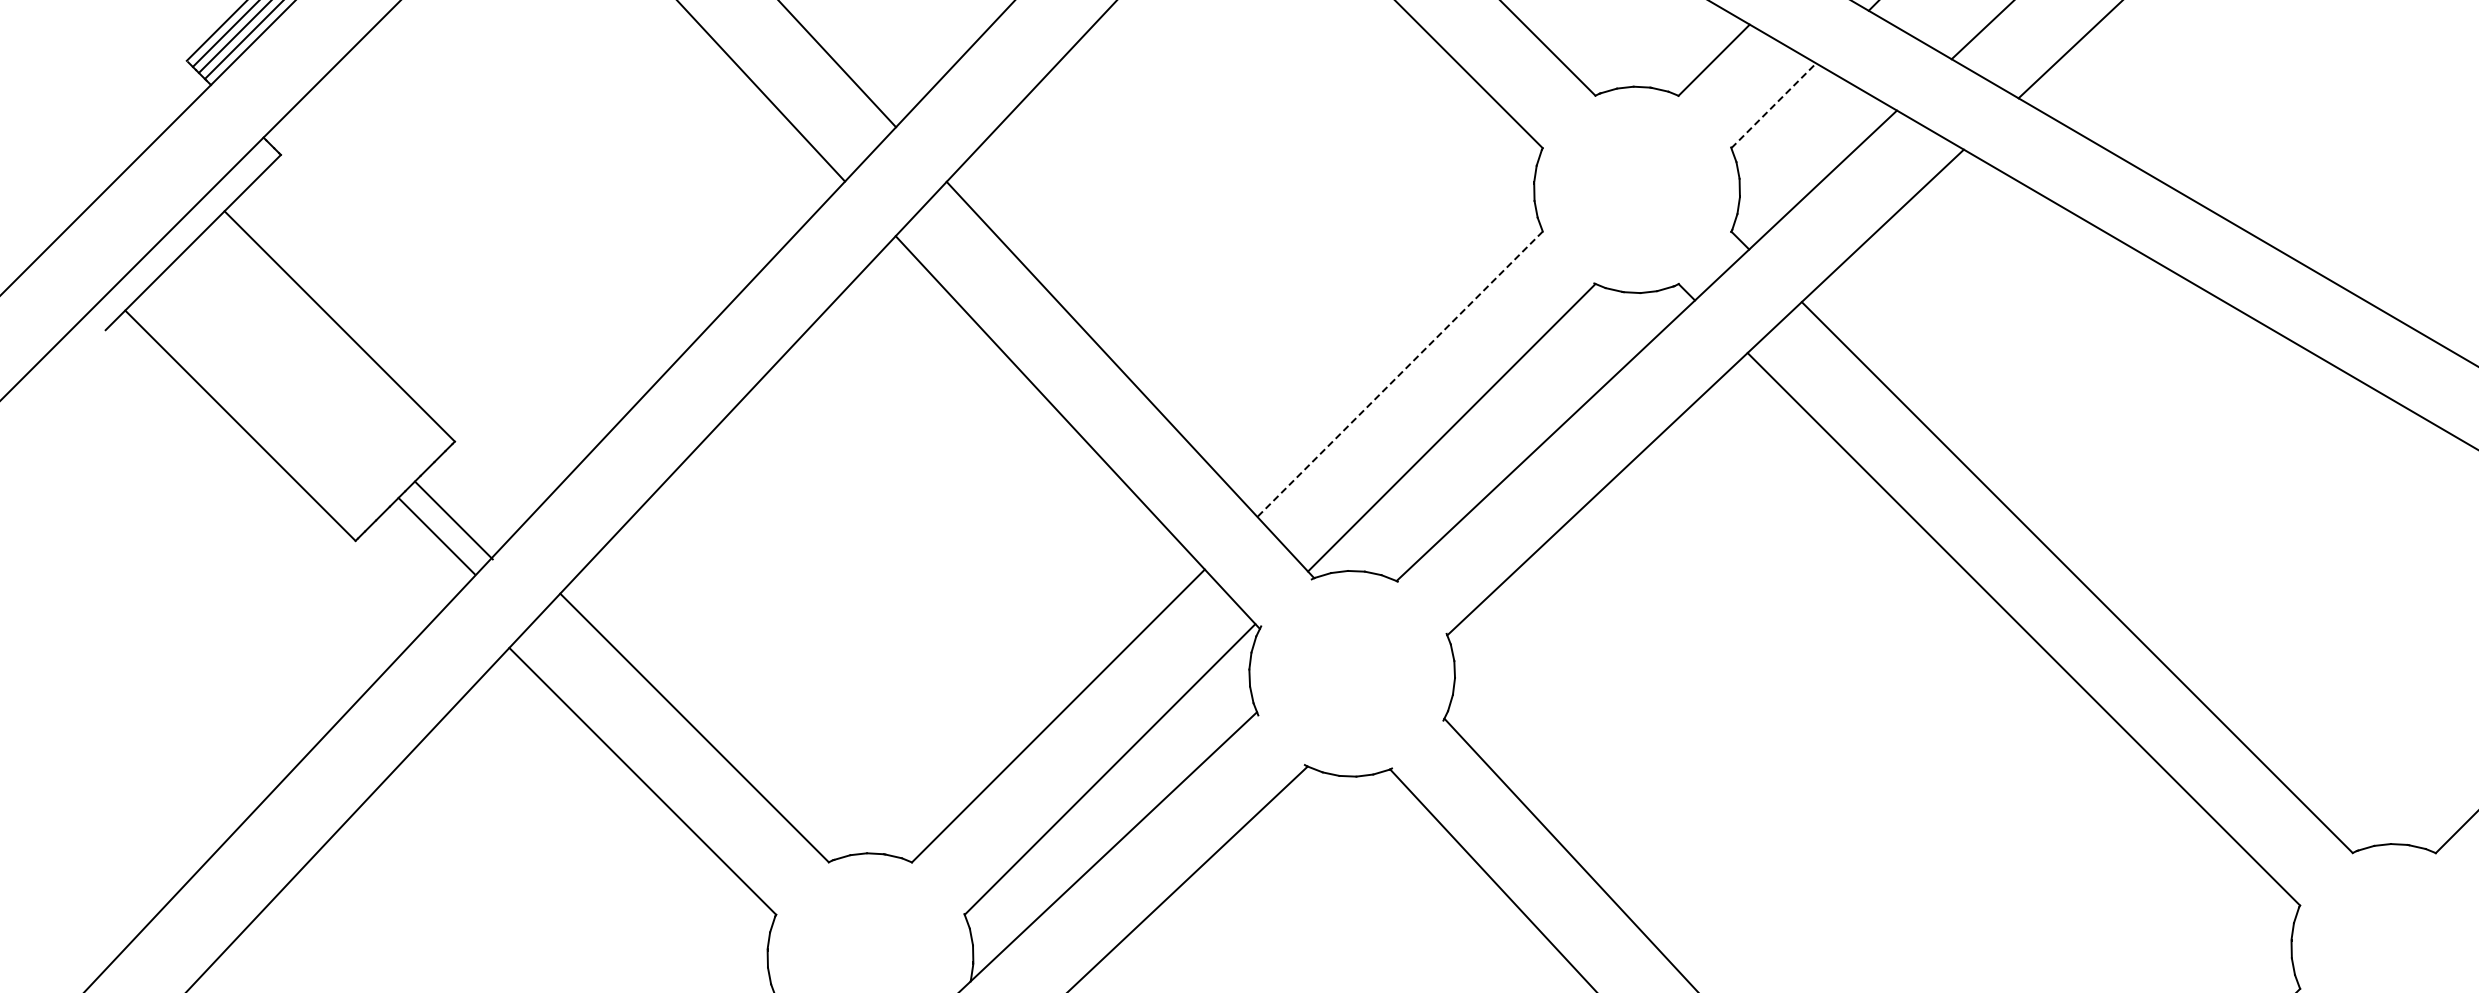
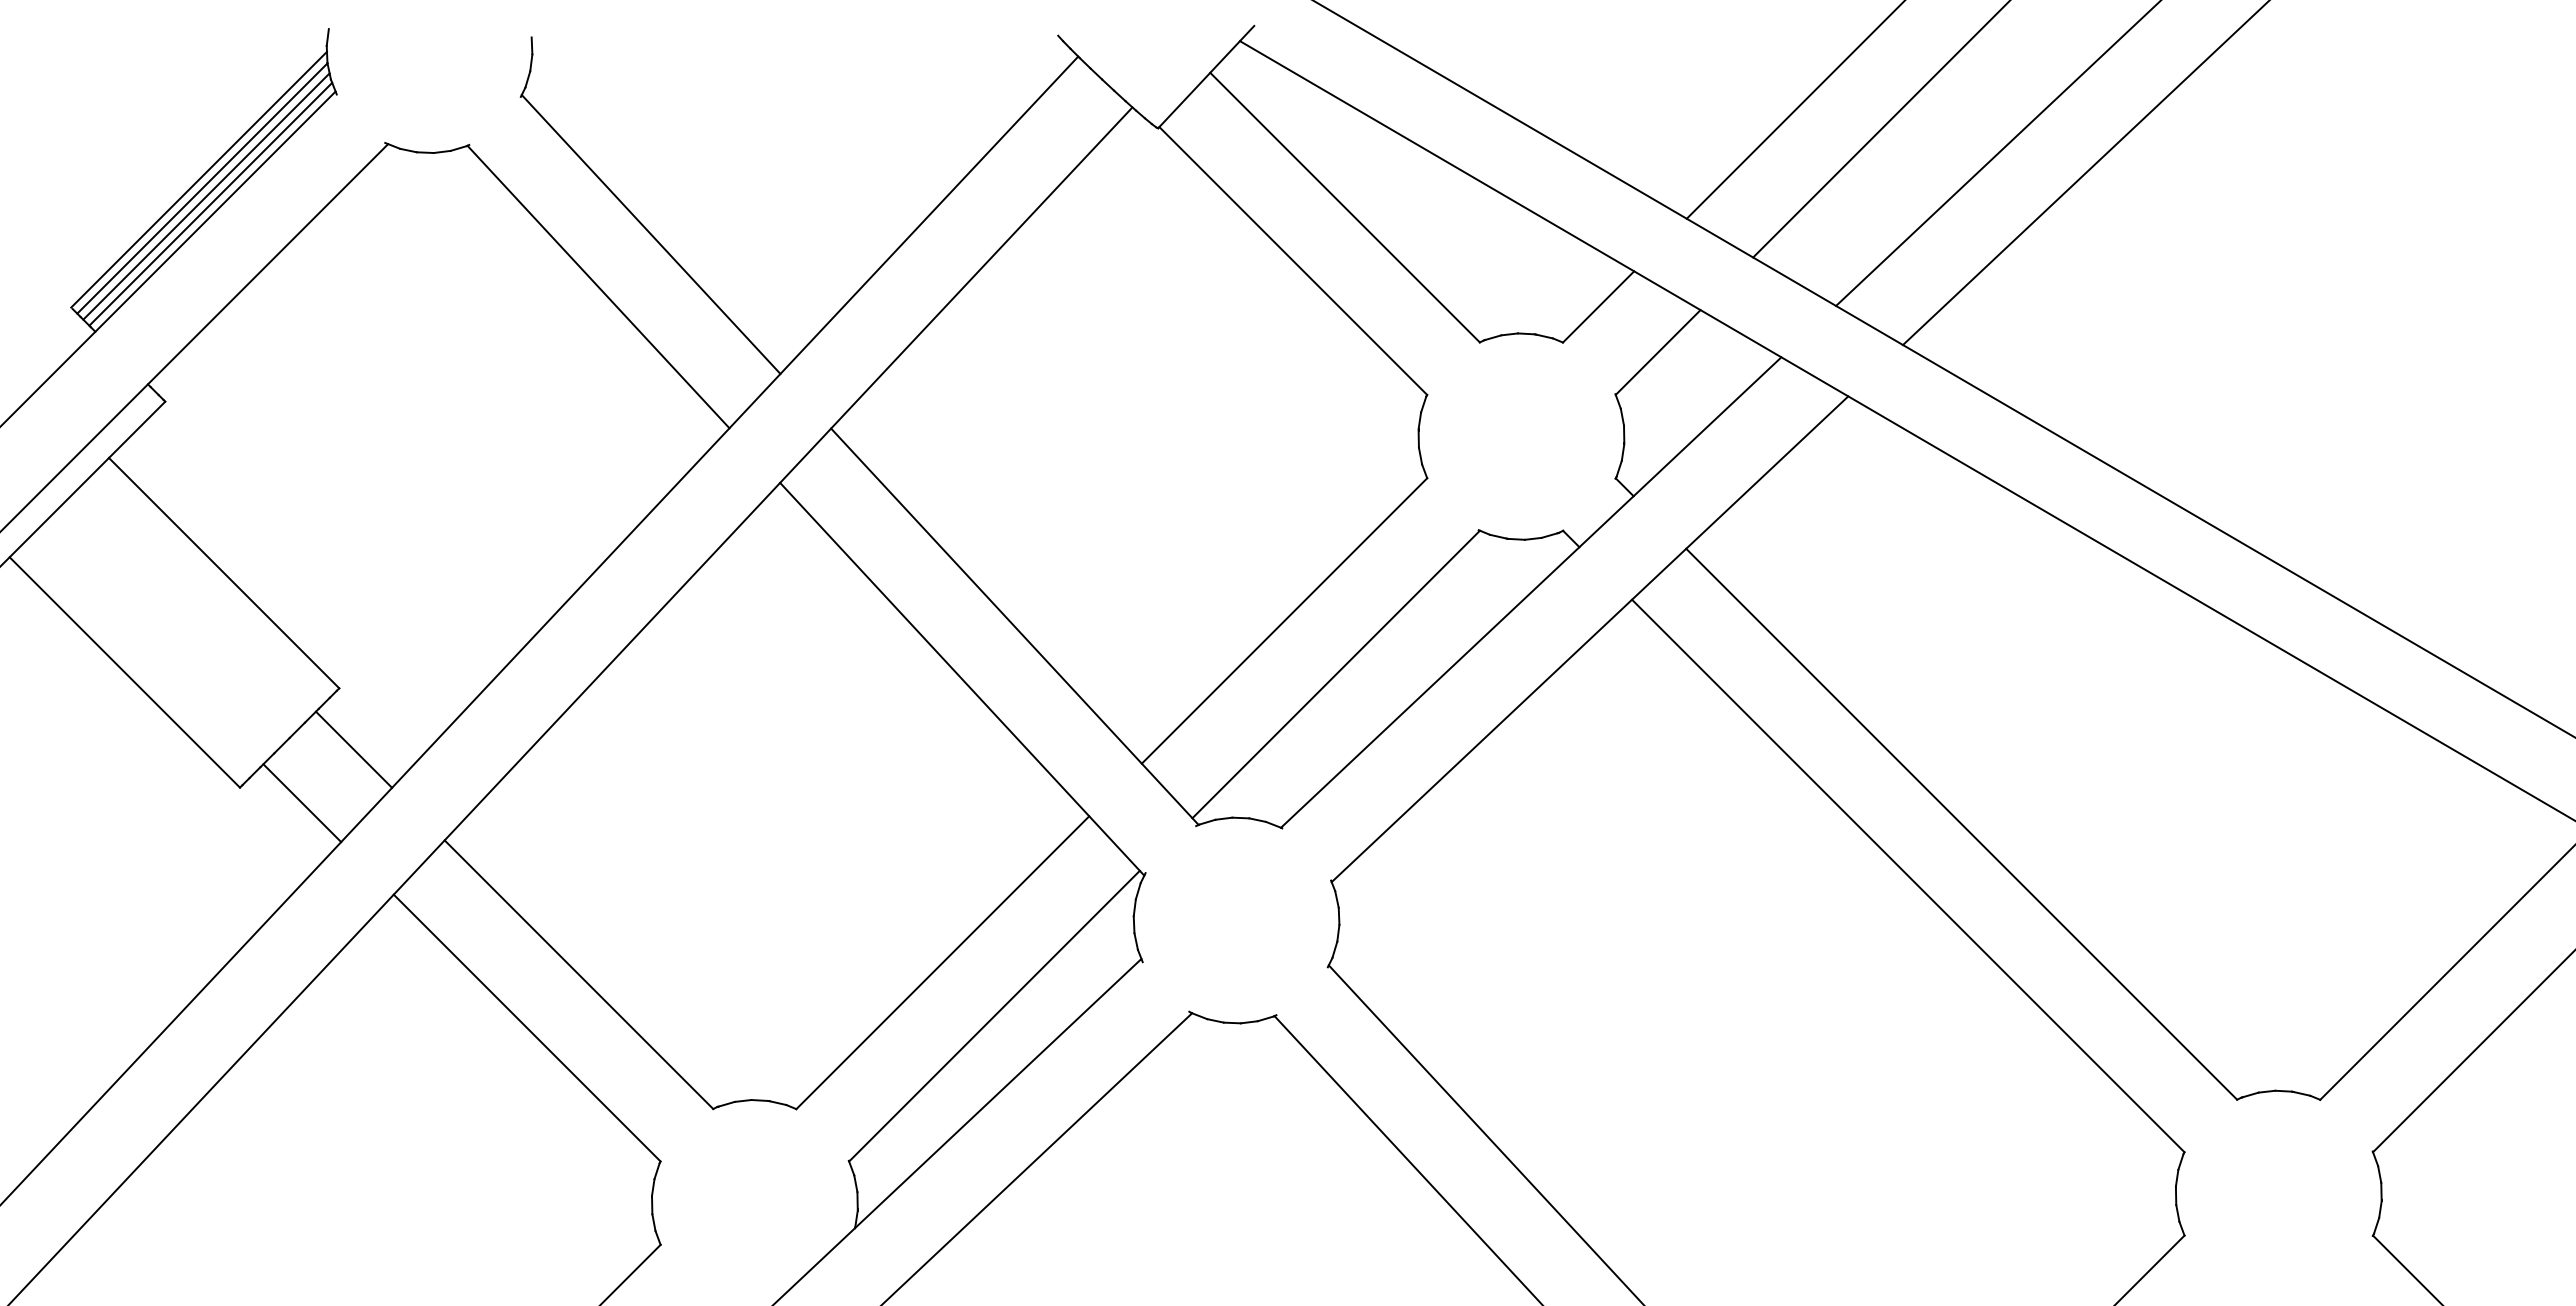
line: (1774, 105) -> (1658, 352), dashed -> solid
line: (1400, 373) -> (1284, 620), dashed -> solid
line: (454, 520) -> (302, 803), moved
line: (436, 535) -> (353, 749), moved

